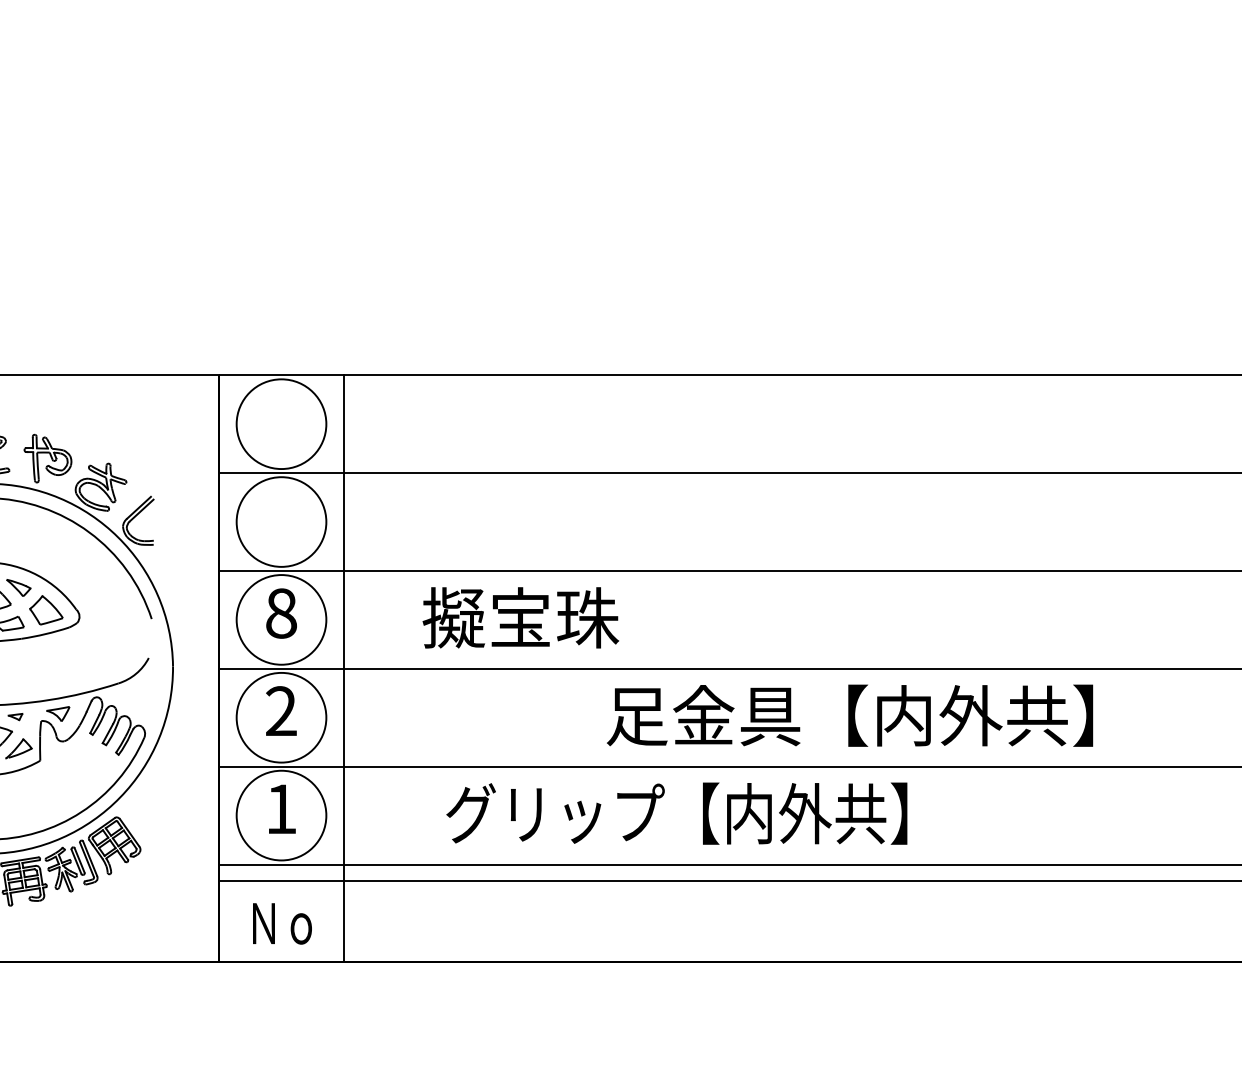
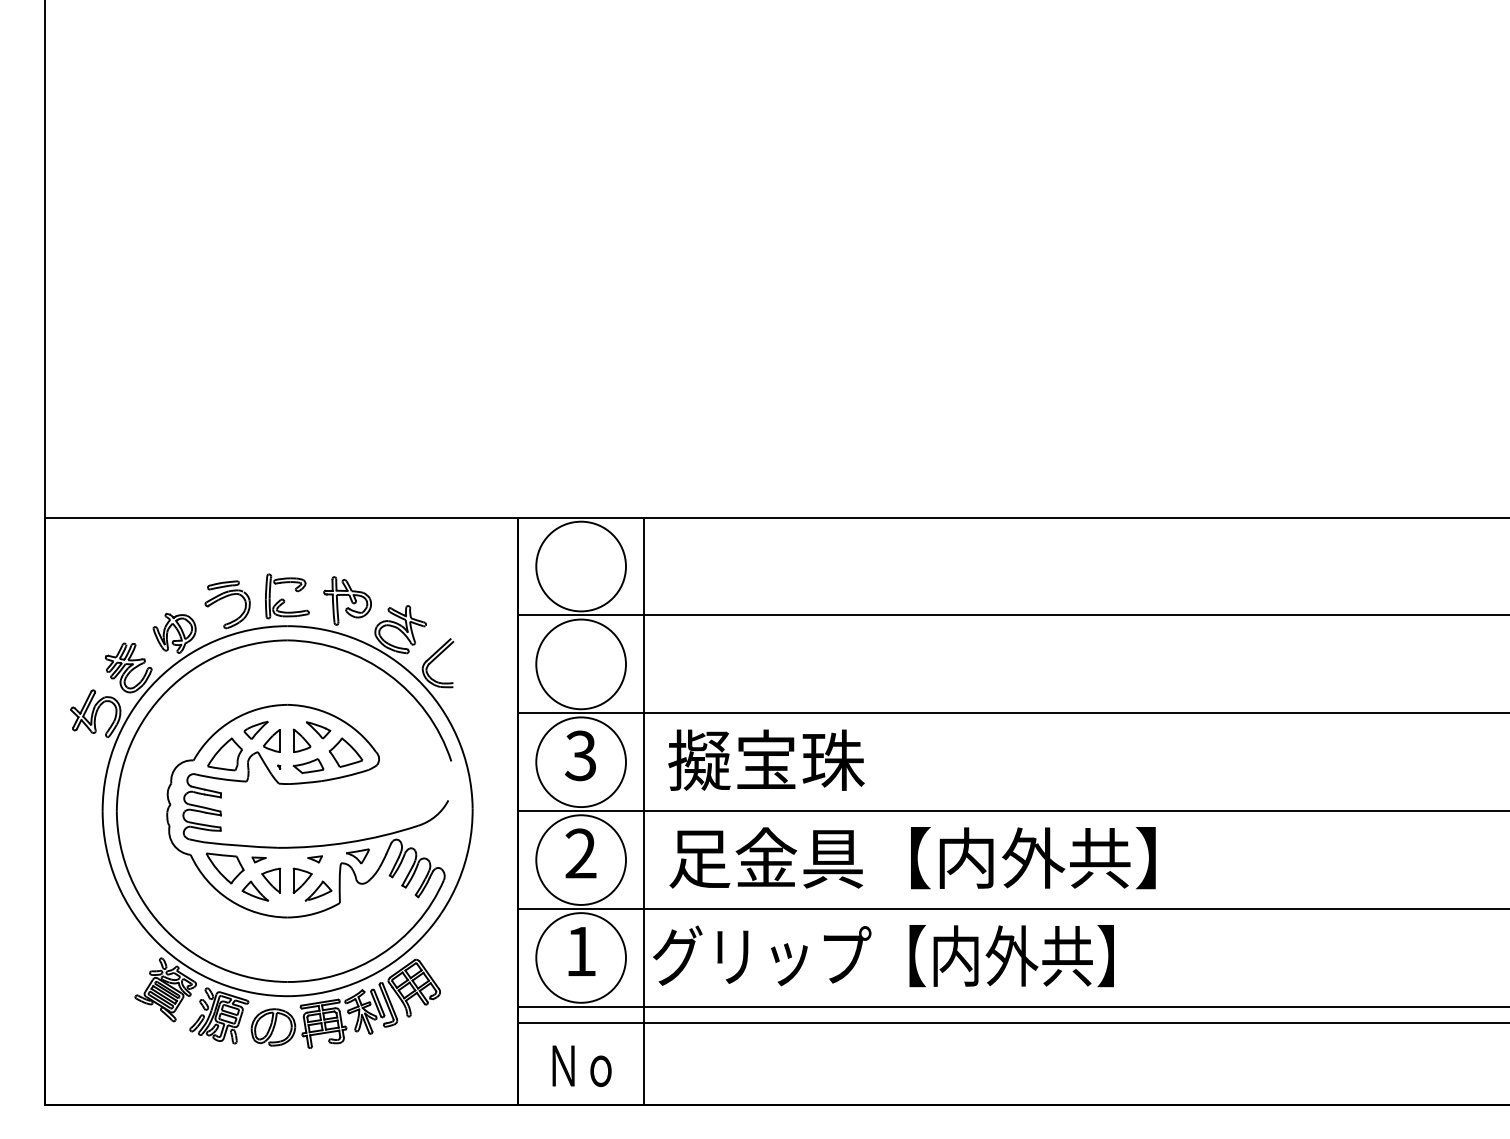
text: (280, 613) -> (580, 755), 8 -> 3
text: (520, 617) -> (766, 759), moved
text: (849, 716) -> (912, 858), moved
text: (676, 814) -> (883, 956), moved

